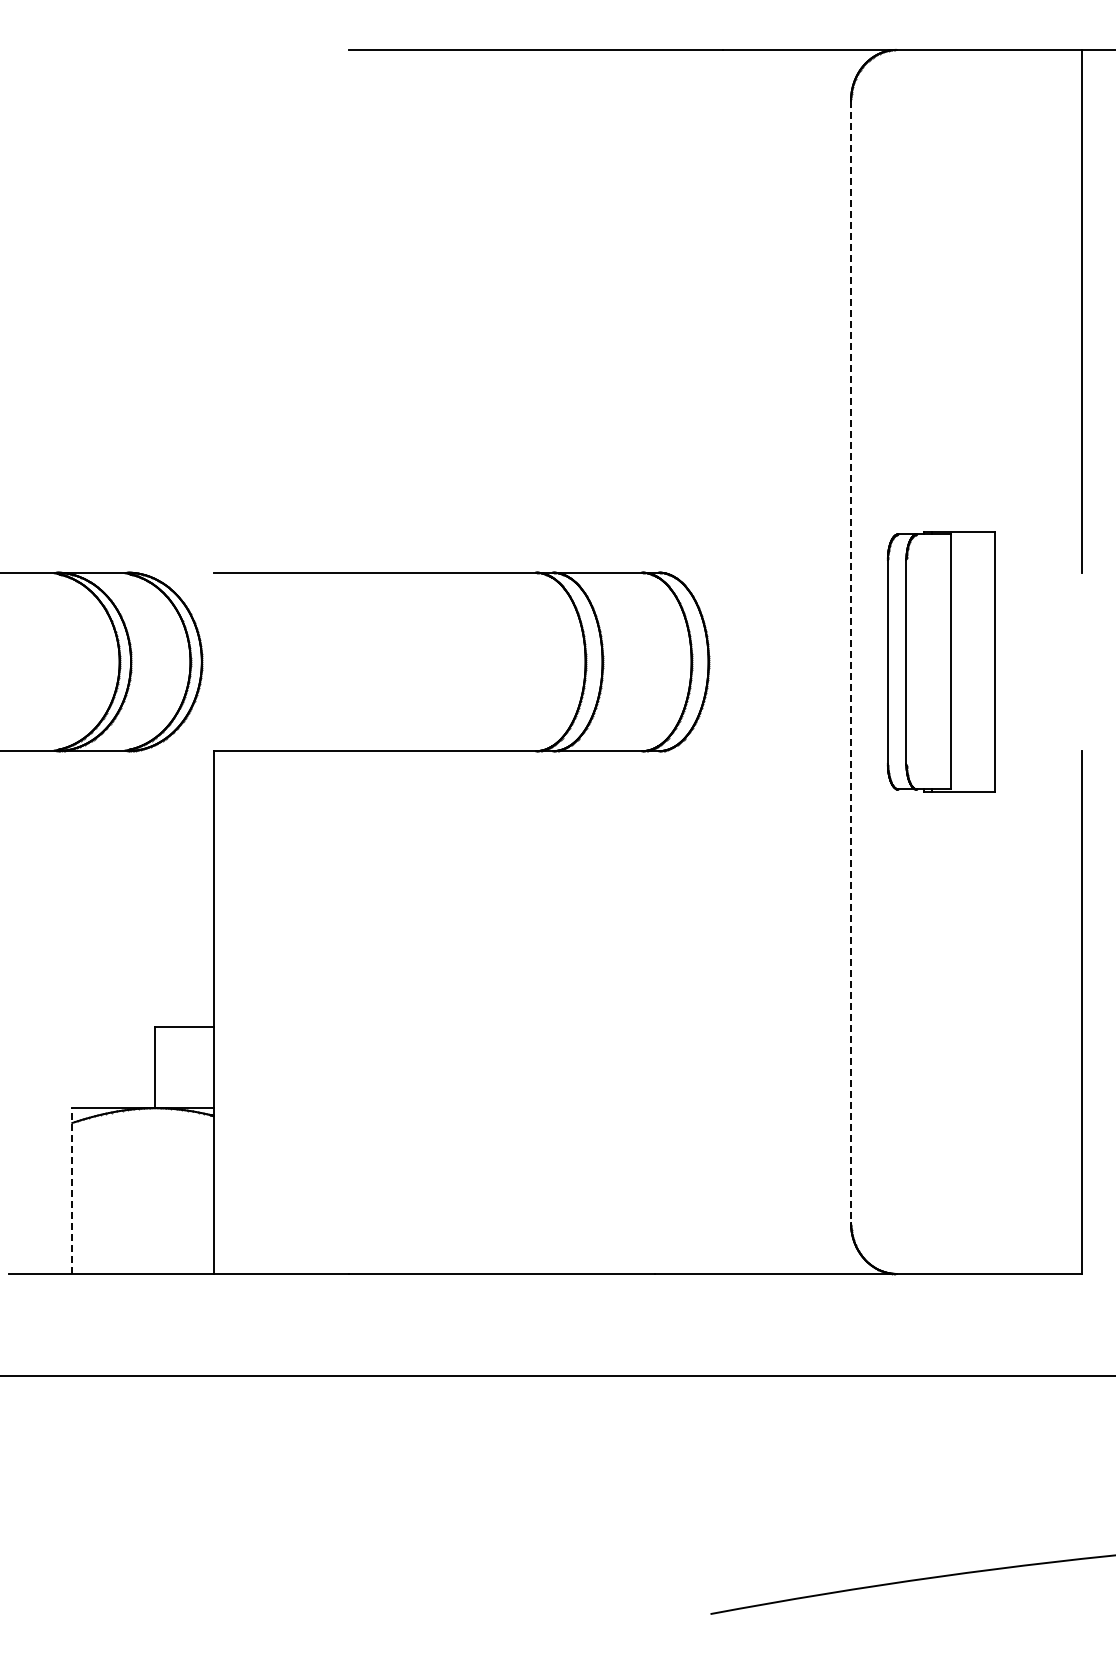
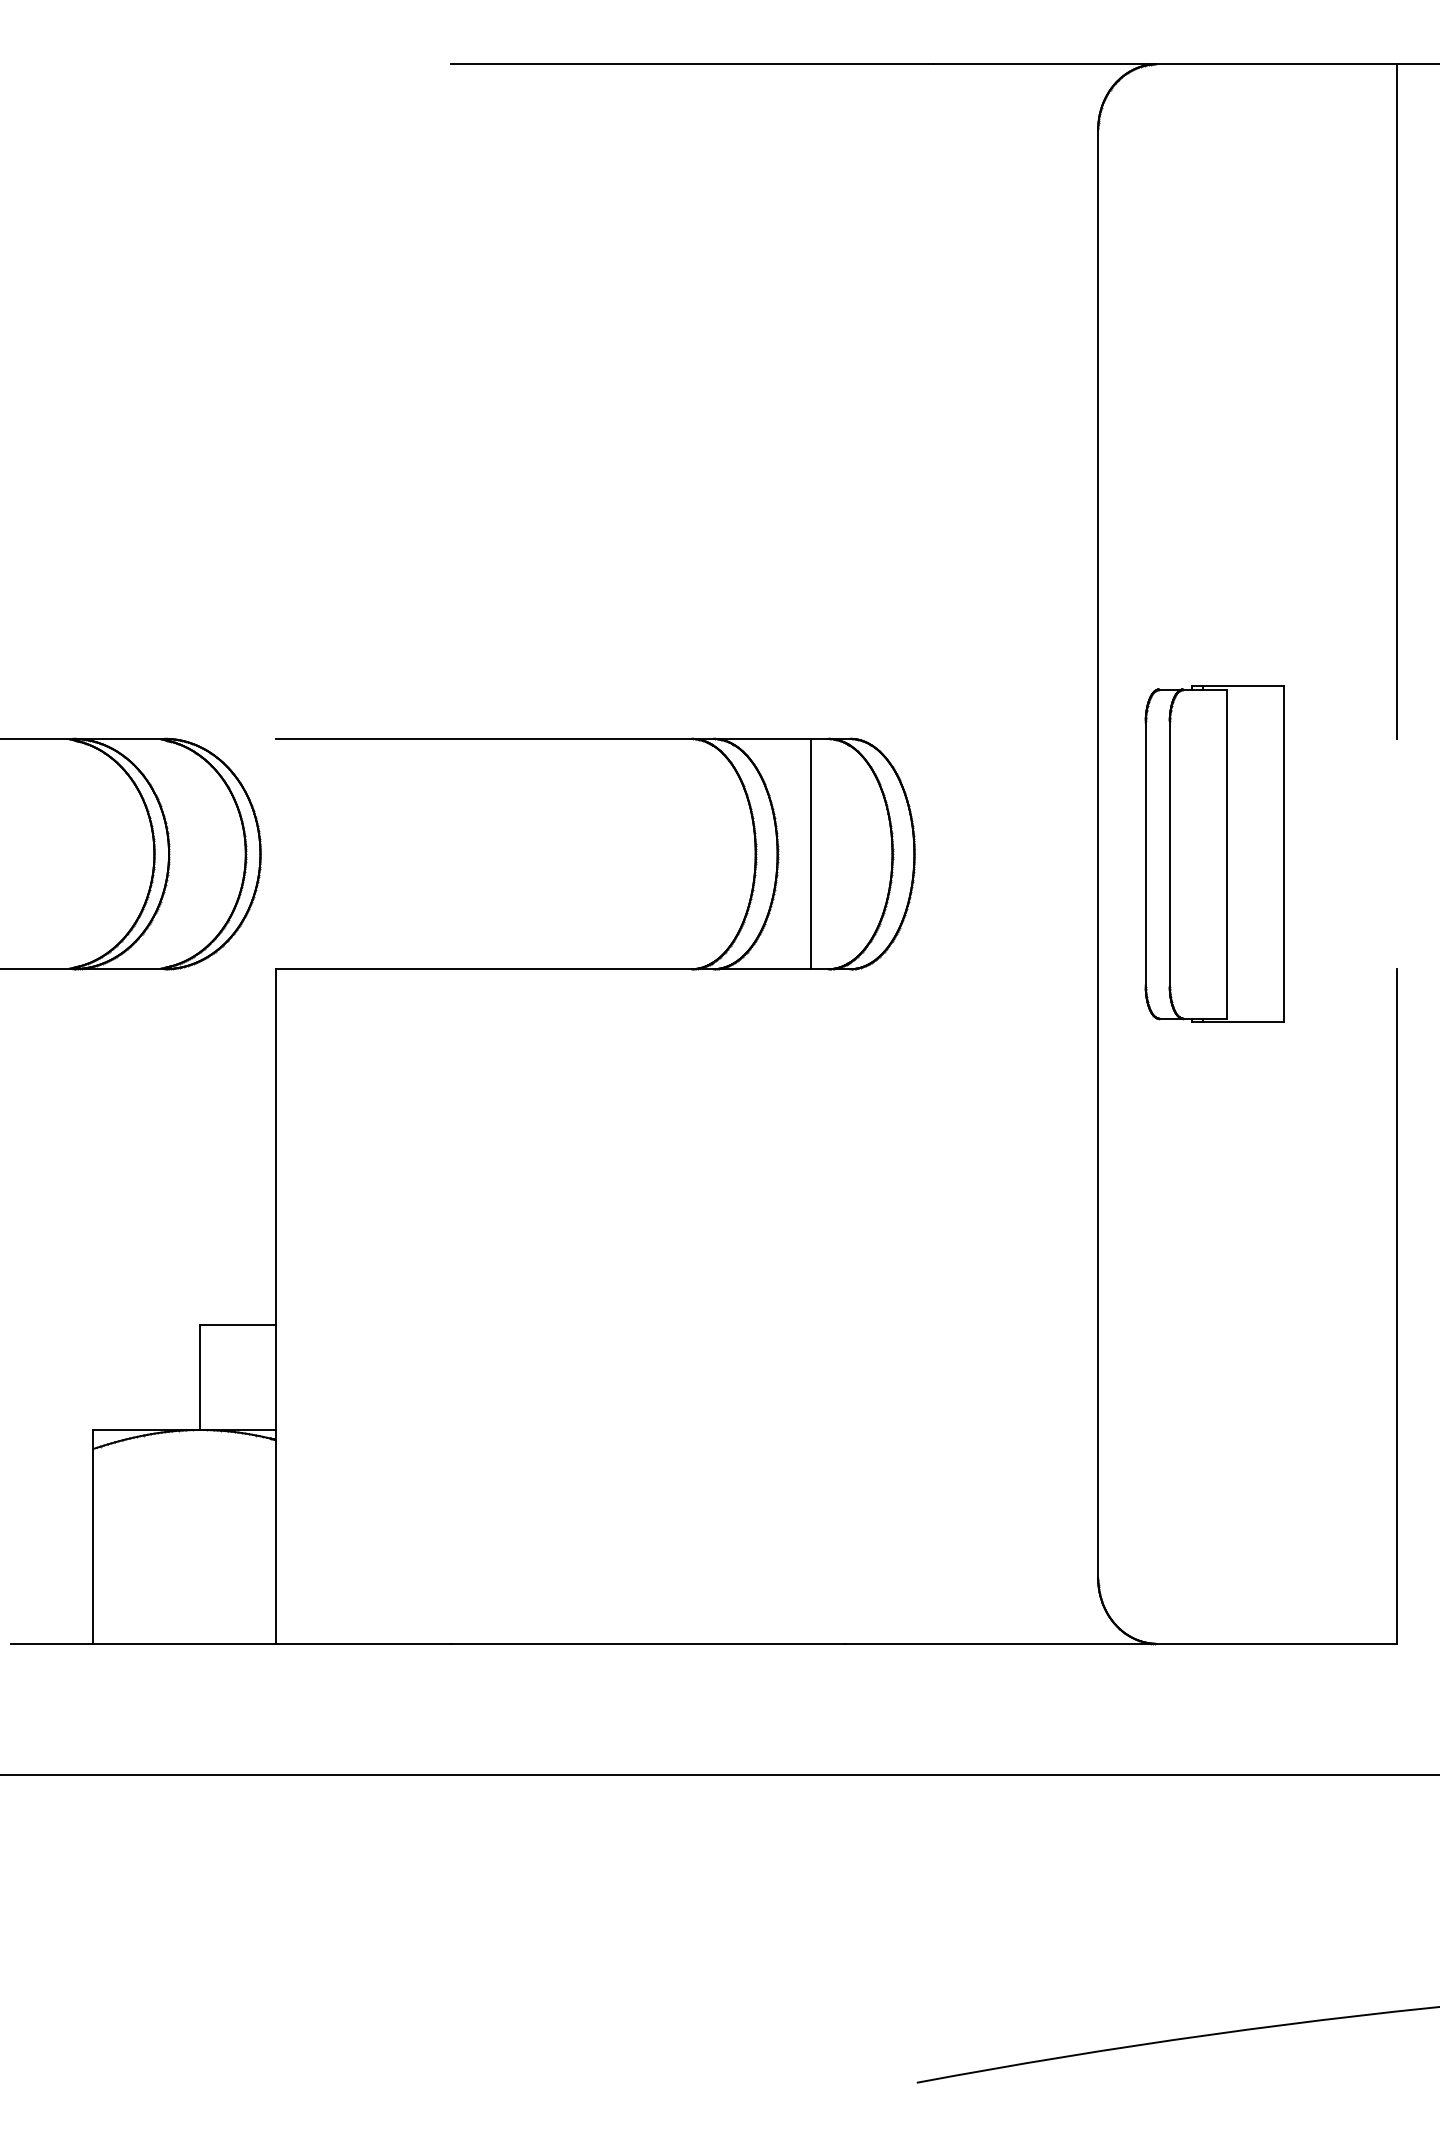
line: (628, 661) -> (810, 853), added
line: (851, 662) -> (1098, 854), dashed -> solid
line: (72, 1191) -> (93, 1537), dashed -> solid

